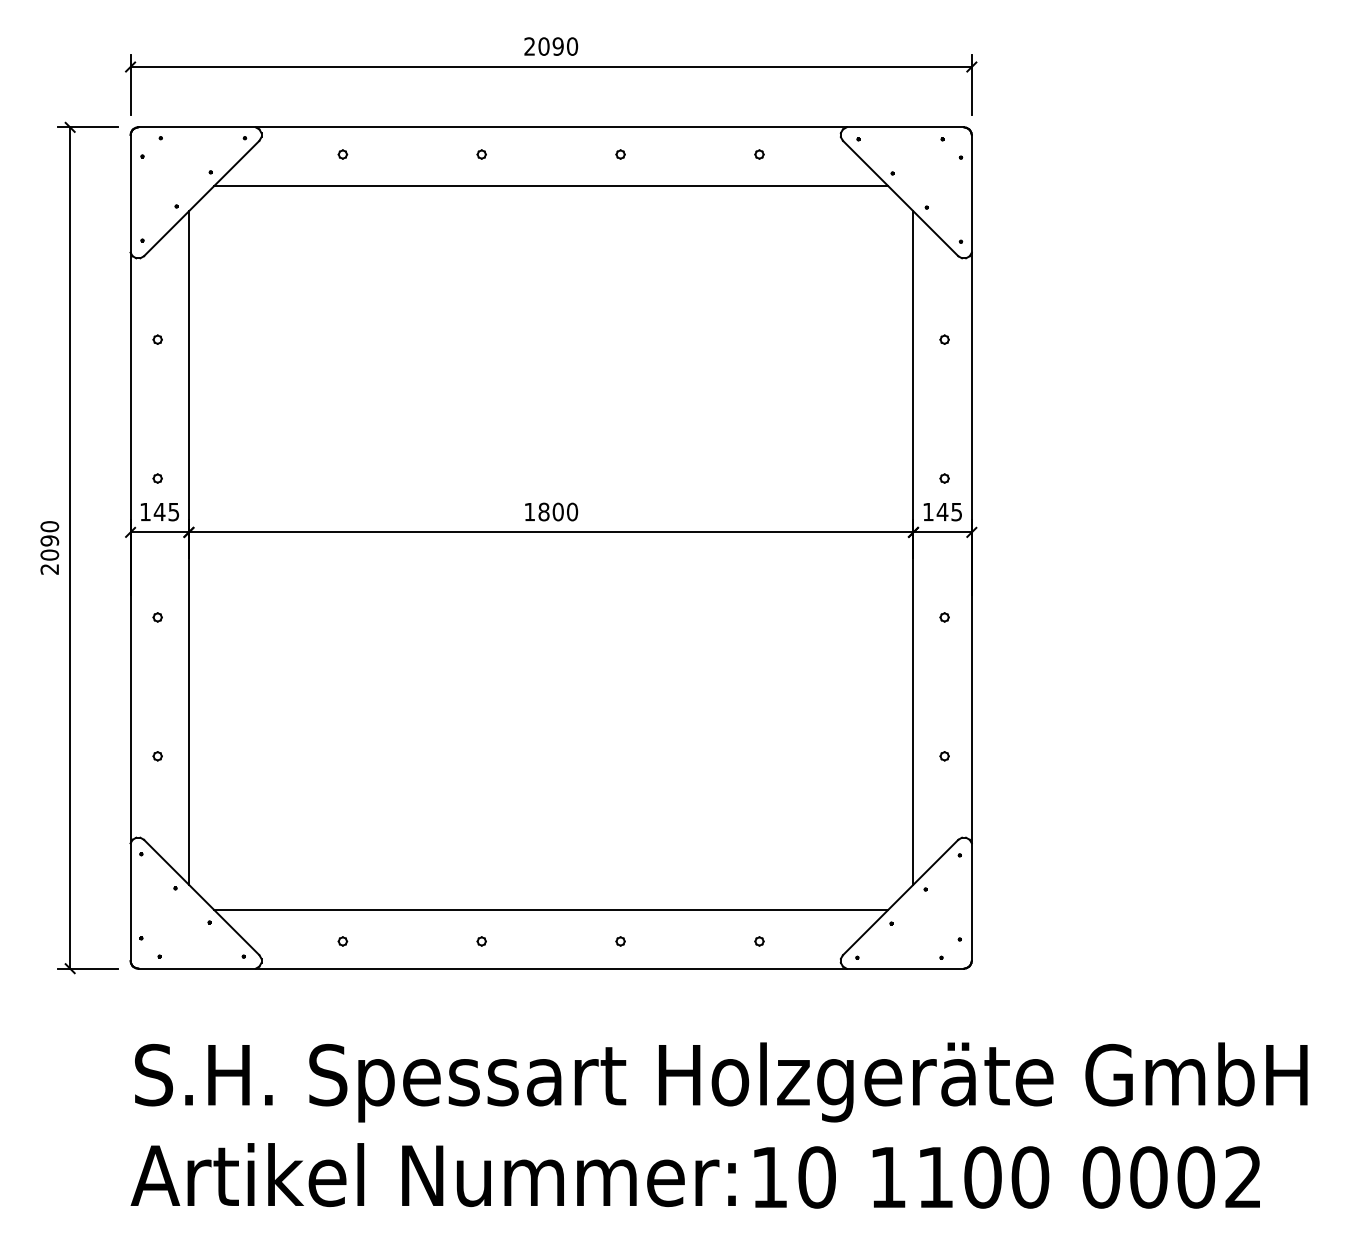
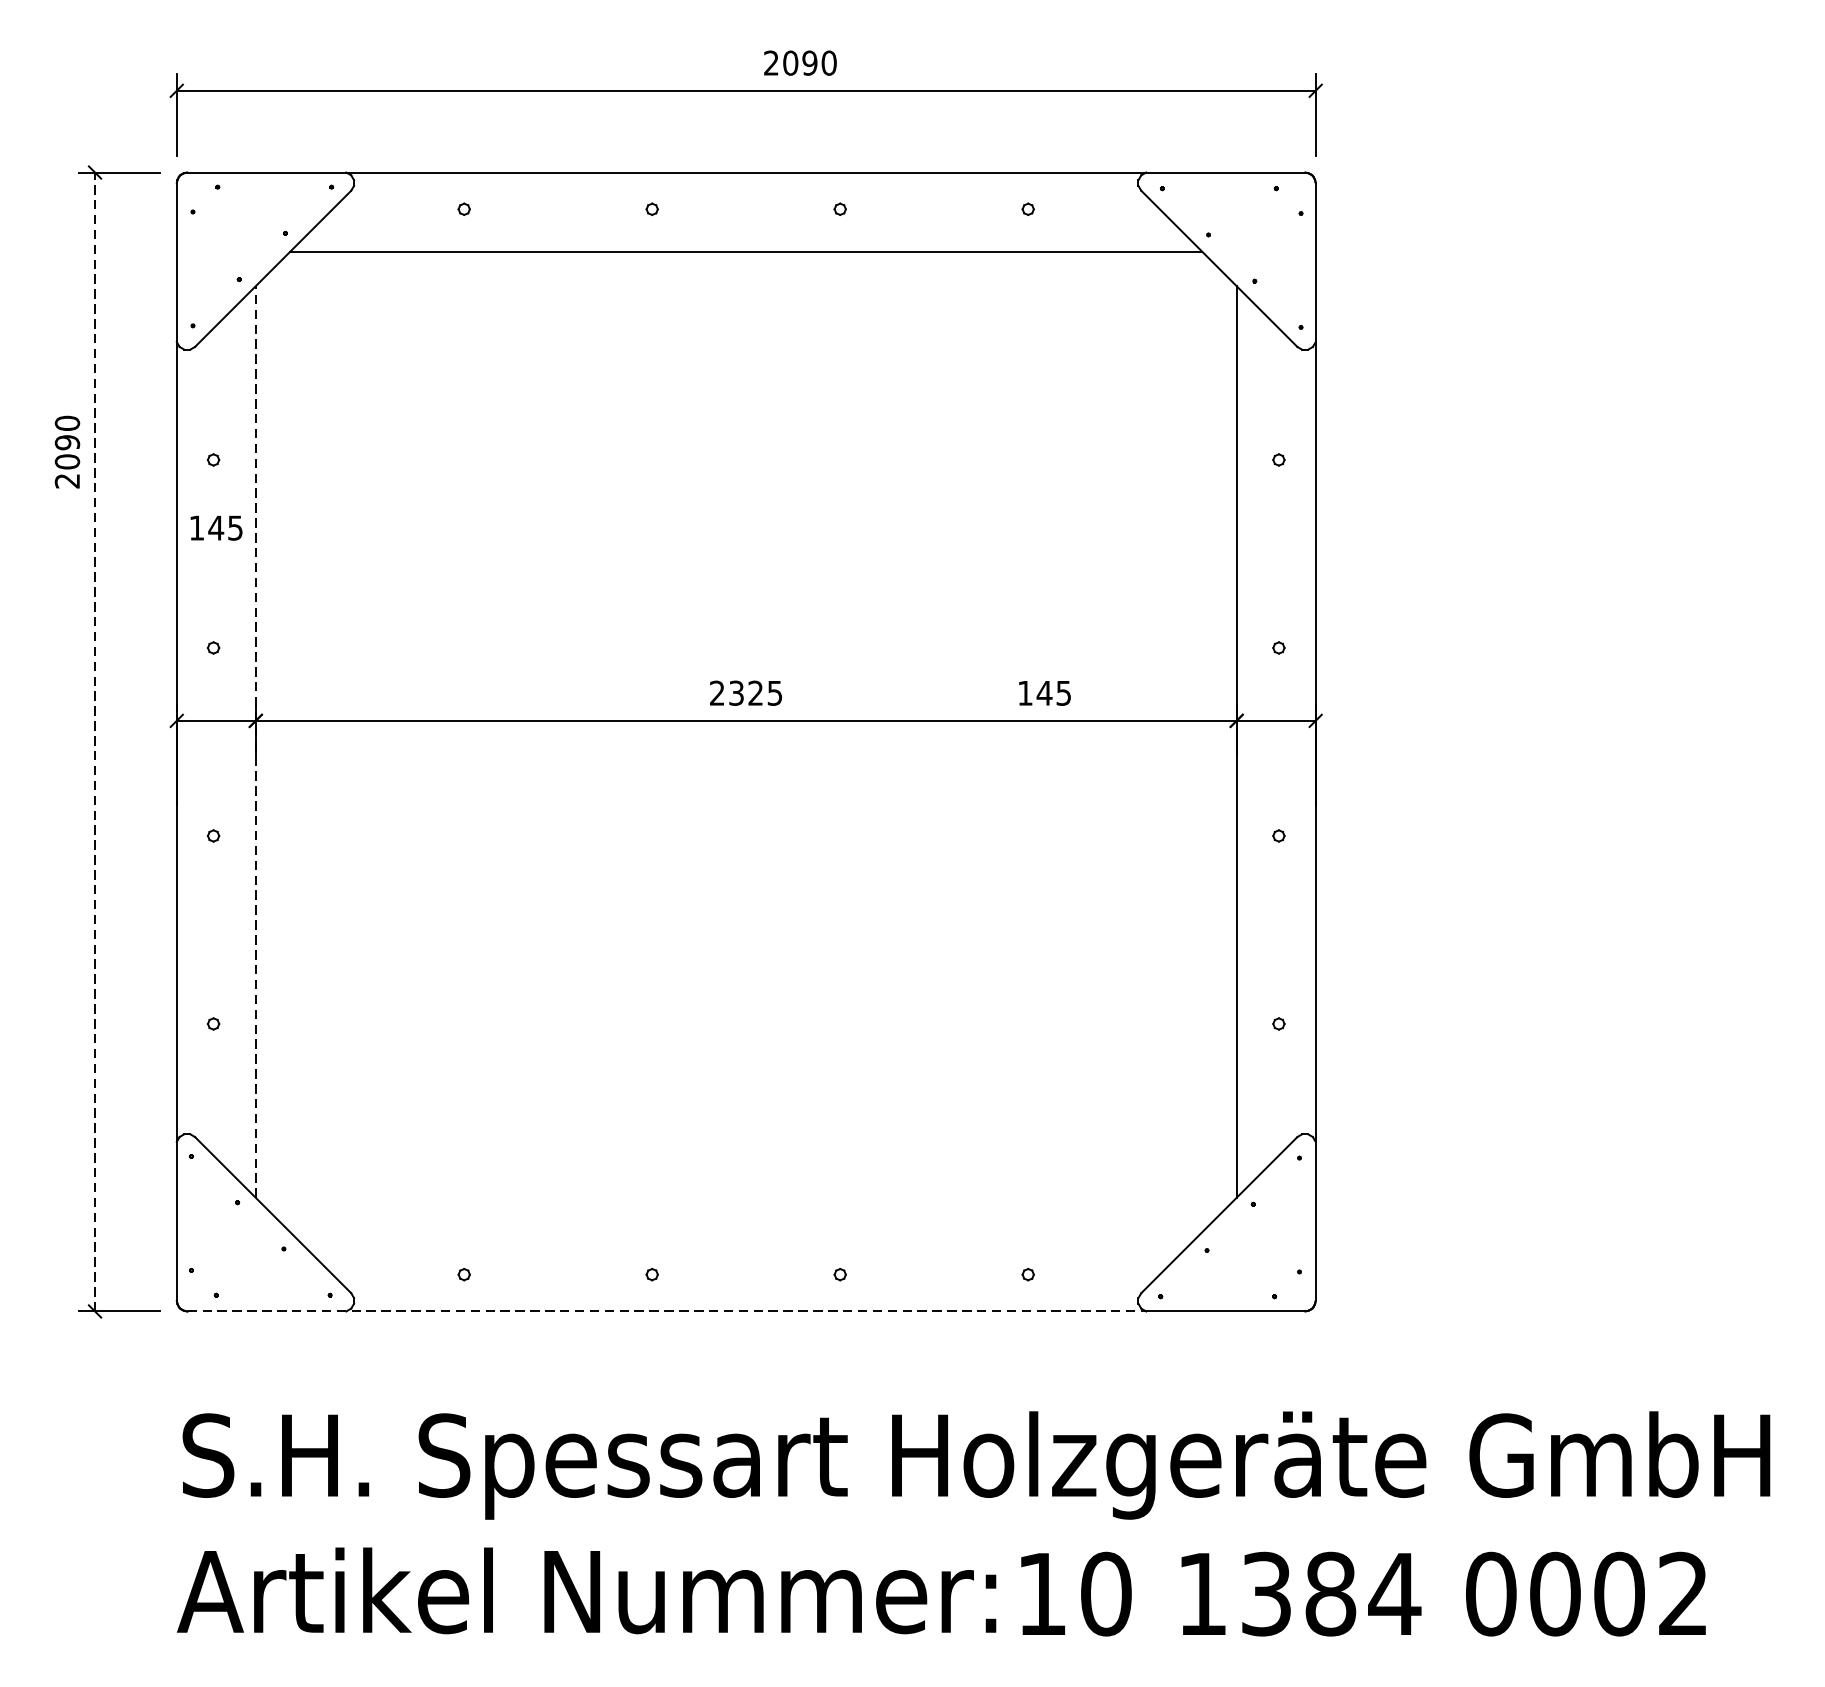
text: (551, 46) -> (800, 63), moved
text: (551, 511) -> (746, 692), 1800 -> 2325
text: (159, 512) -> (215, 528), moved
text: (942, 512) -> (1044, 693), moved
text: (49, 547) -> (67, 451), moved
line: (70, 548) -> (95, 742), solid -> dashed
line: (188, 548) -> (255, 742), solid -> dashed
line: (550, 910) -> (745, 1232), removed
line: (492, 968) -> (666, 1311), solid -> dashed
text: (983, 1177) -> (1331, 1594), 1100 -> 1384

